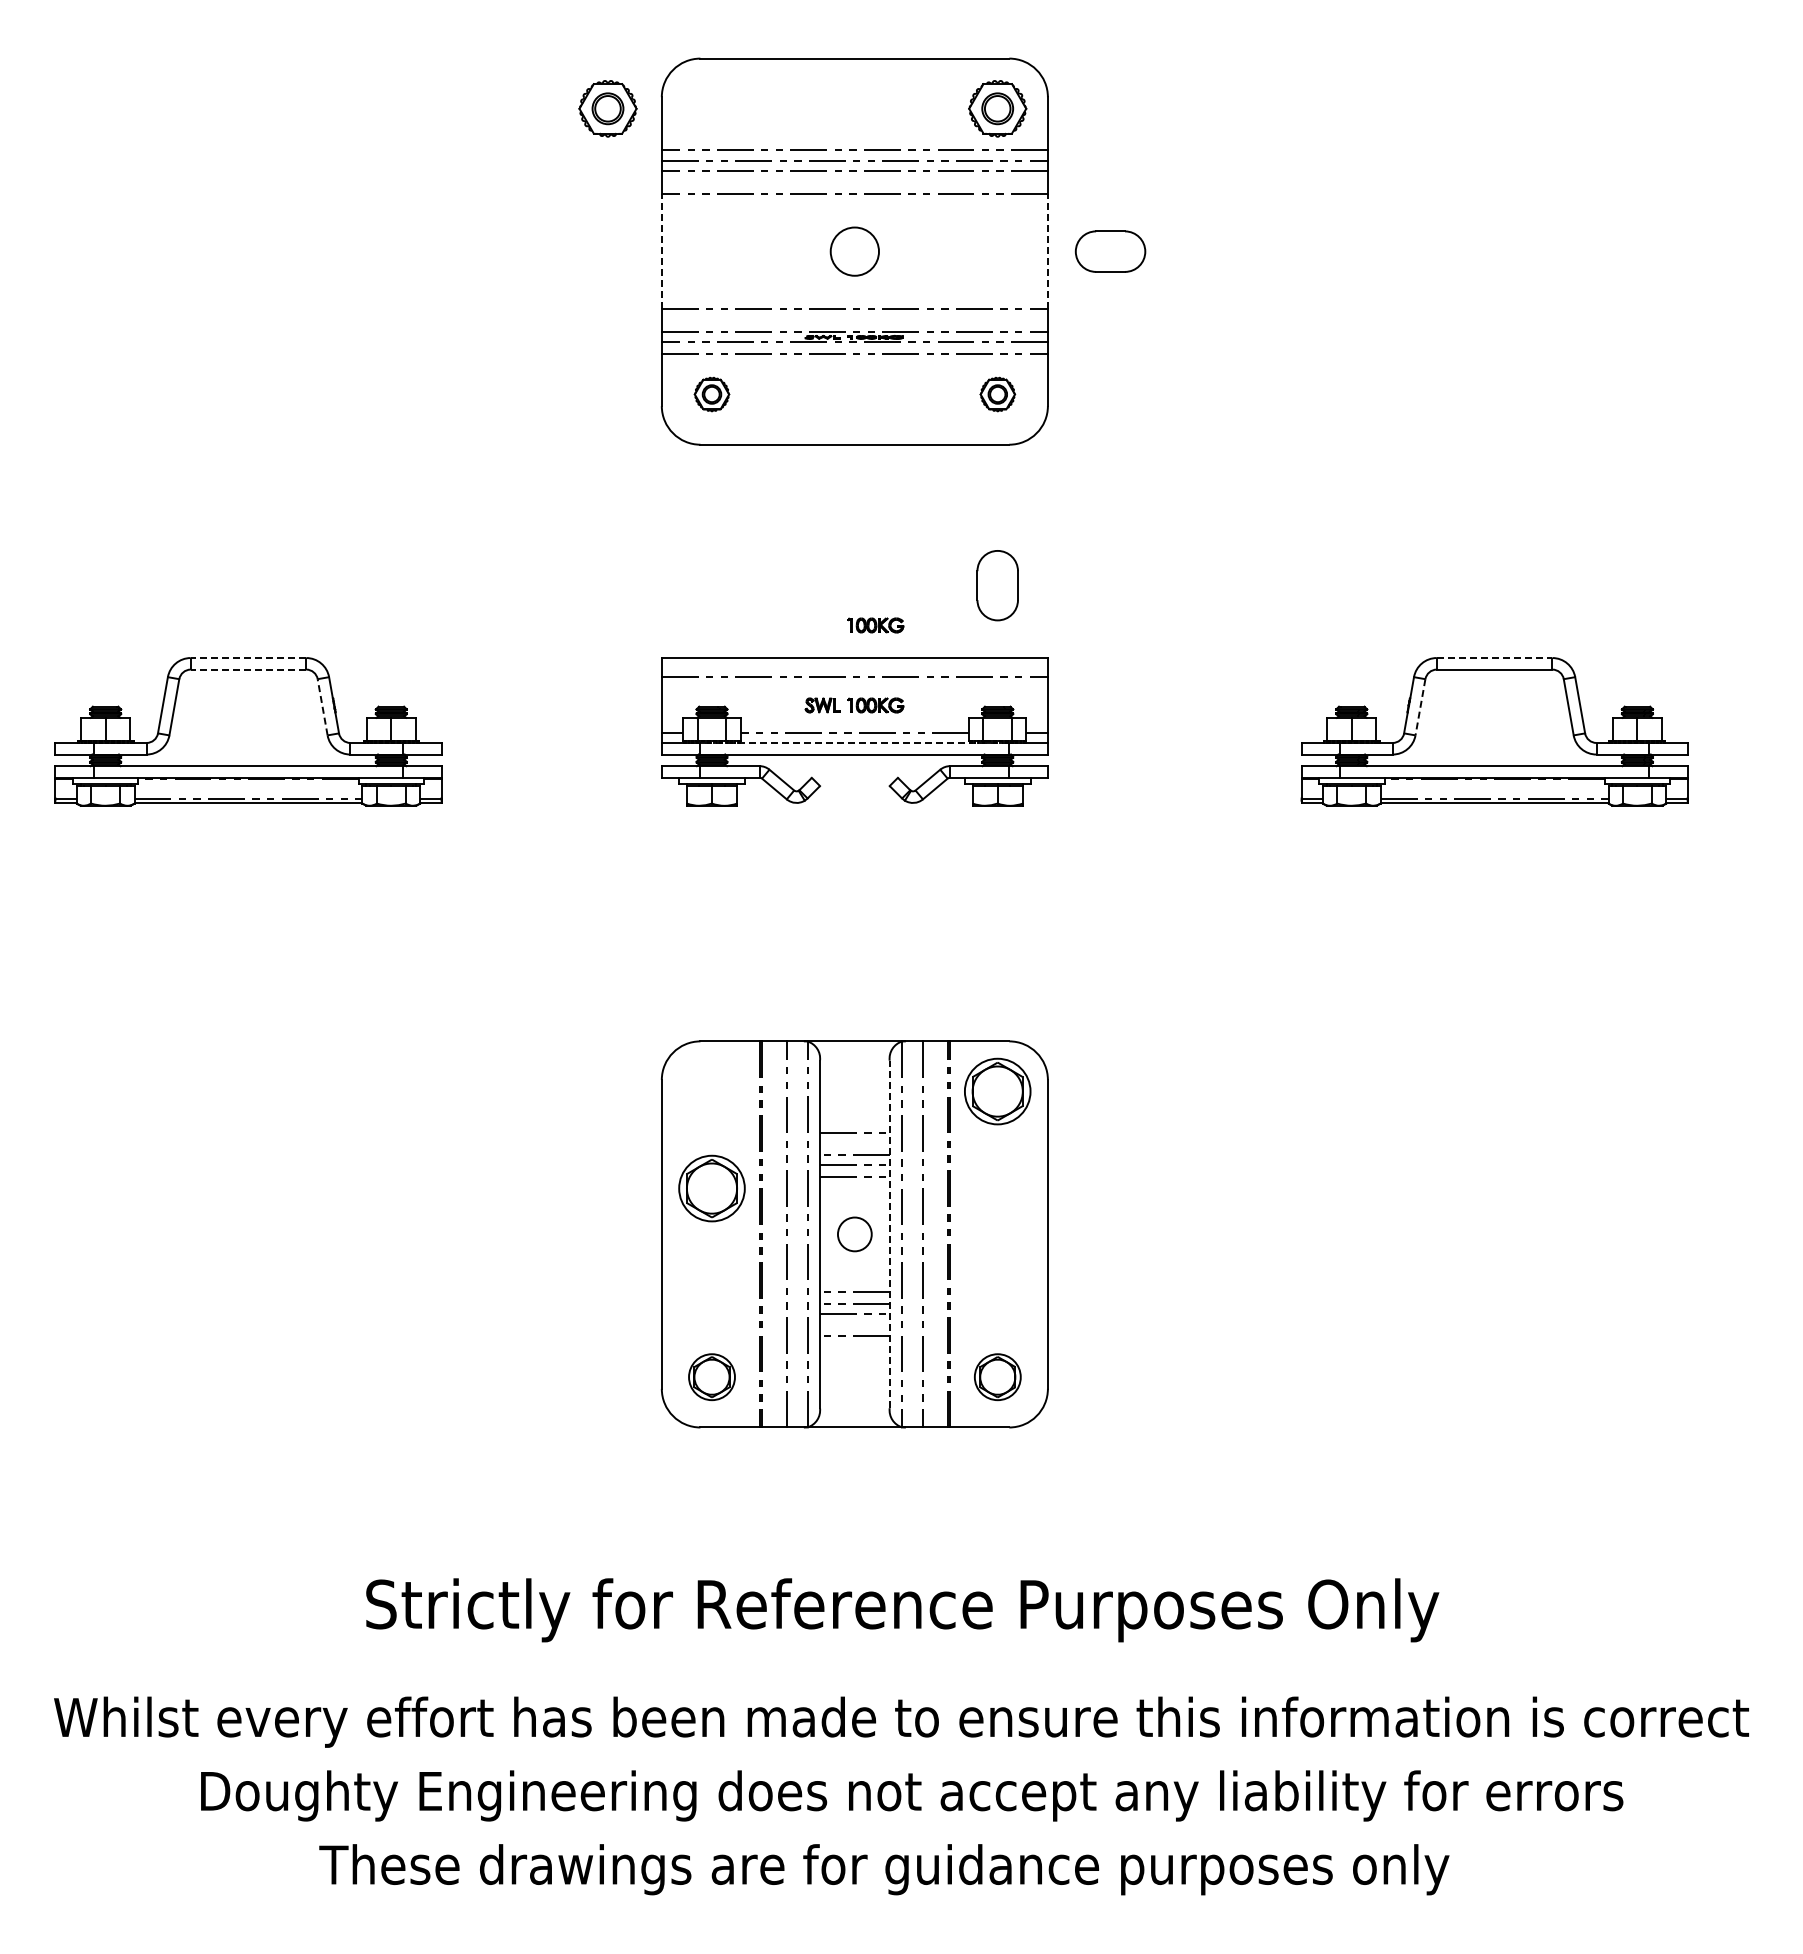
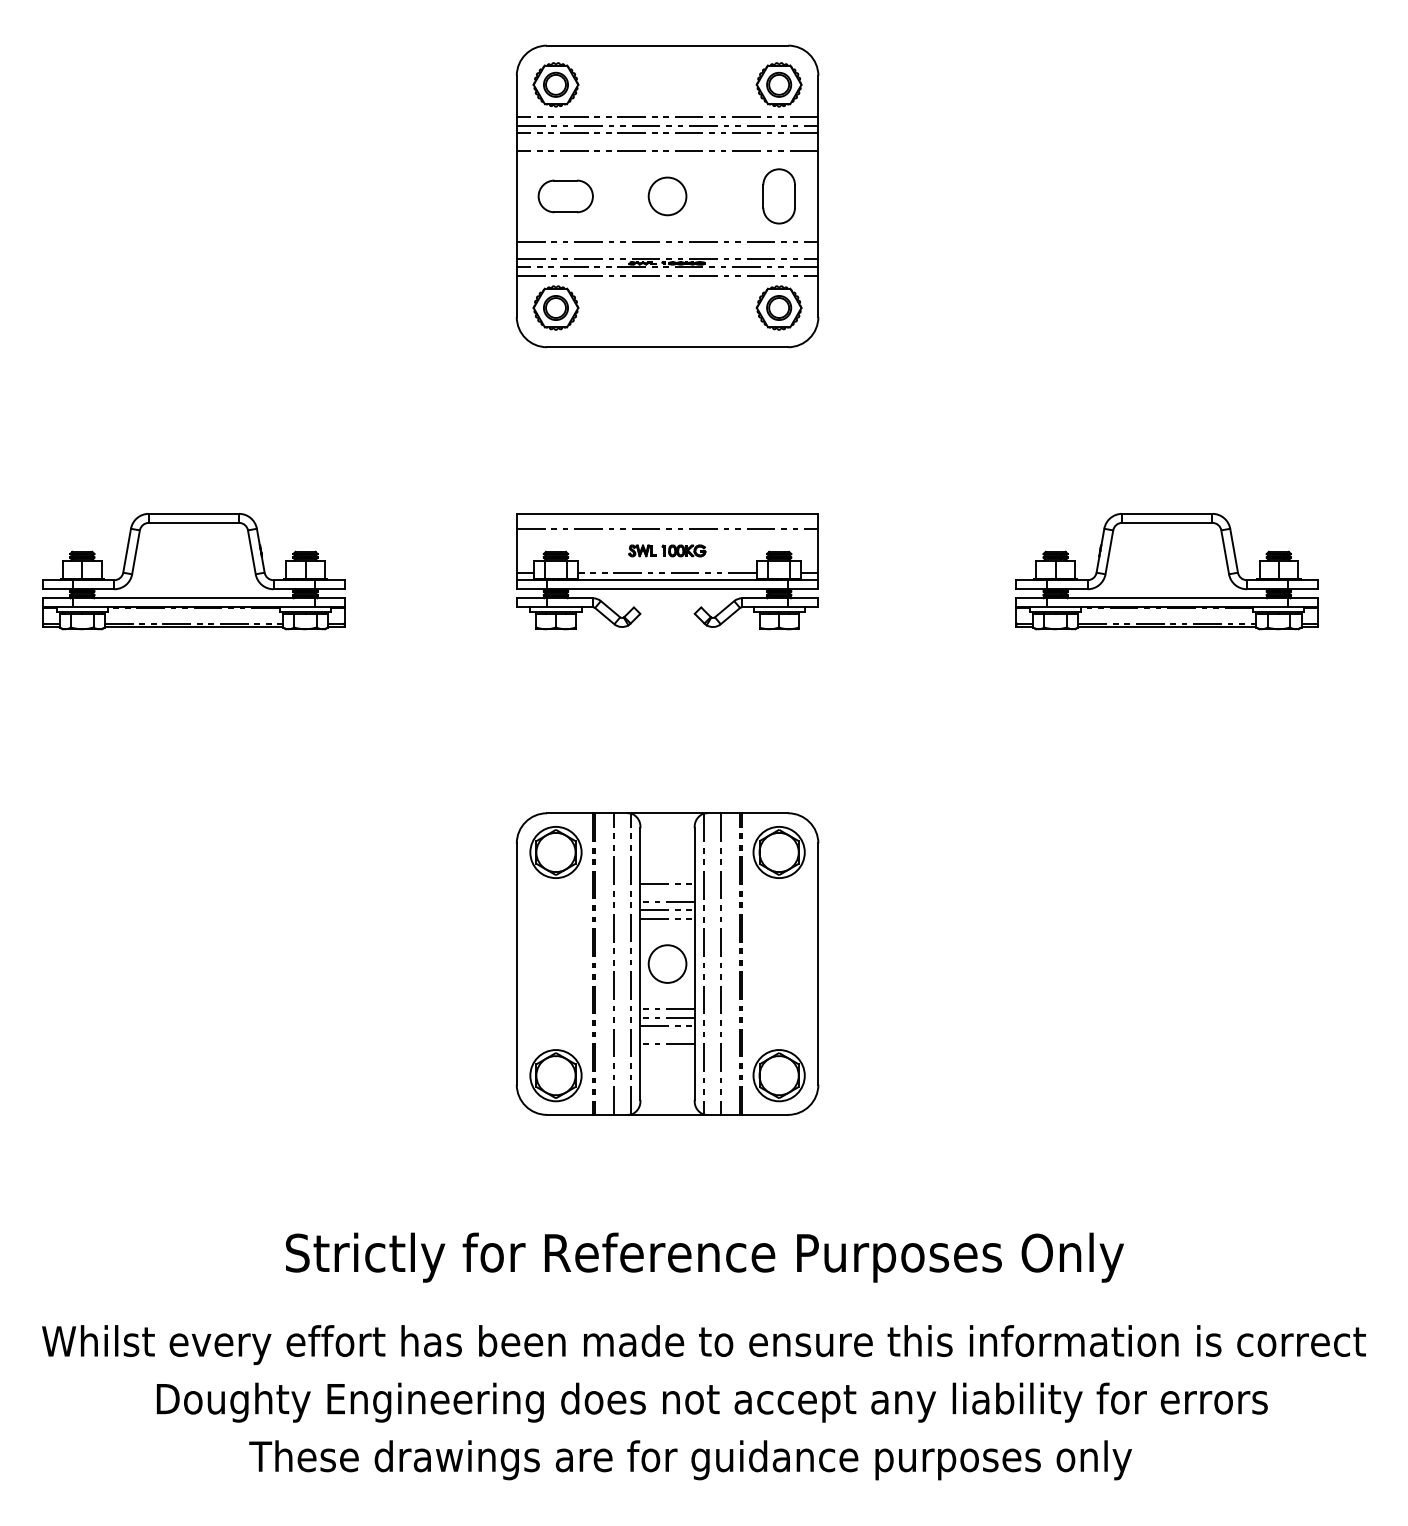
part: (607, 108) -> (555, 84), moved
line: (661, 251) -> (516, 196), dashed -> solid
line: (1047, 251) -> (818, 196), dashed -> solid
part: (1110, 251) -> (565, 196), moved
part: (711, 394) -> (555, 308), size x1.67
part: (997, 394) -> (778, 308), size x1.67
part: (997, 585) -> (778, 196), moved
part: (875, 625) -> (683, 488), removed
line: (248, 658) -> (193, 514), dashed -> solid
line: (1494, 658) -> (1167, 514), dashed -> solid
line: (248, 669) -> (193, 522), dashed -> solid
line: (322, 707) -> (251, 552), dashed -> solid
line: (1420, 707) -> (1109, 552), dashed -> solid
line: (854, 742) -> (667, 579), dashed -> solid
part: (711, 1188) -> (555, 852), moved
circle: (854, 1234) -> (667, 964), size x1.43
line: (889, 1234) -> (694, 964), dashed -> solid
part: (711, 1376) -> (555, 1075), size x1.43
part: (997, 1376) -> (778, 1075), size x1.43

